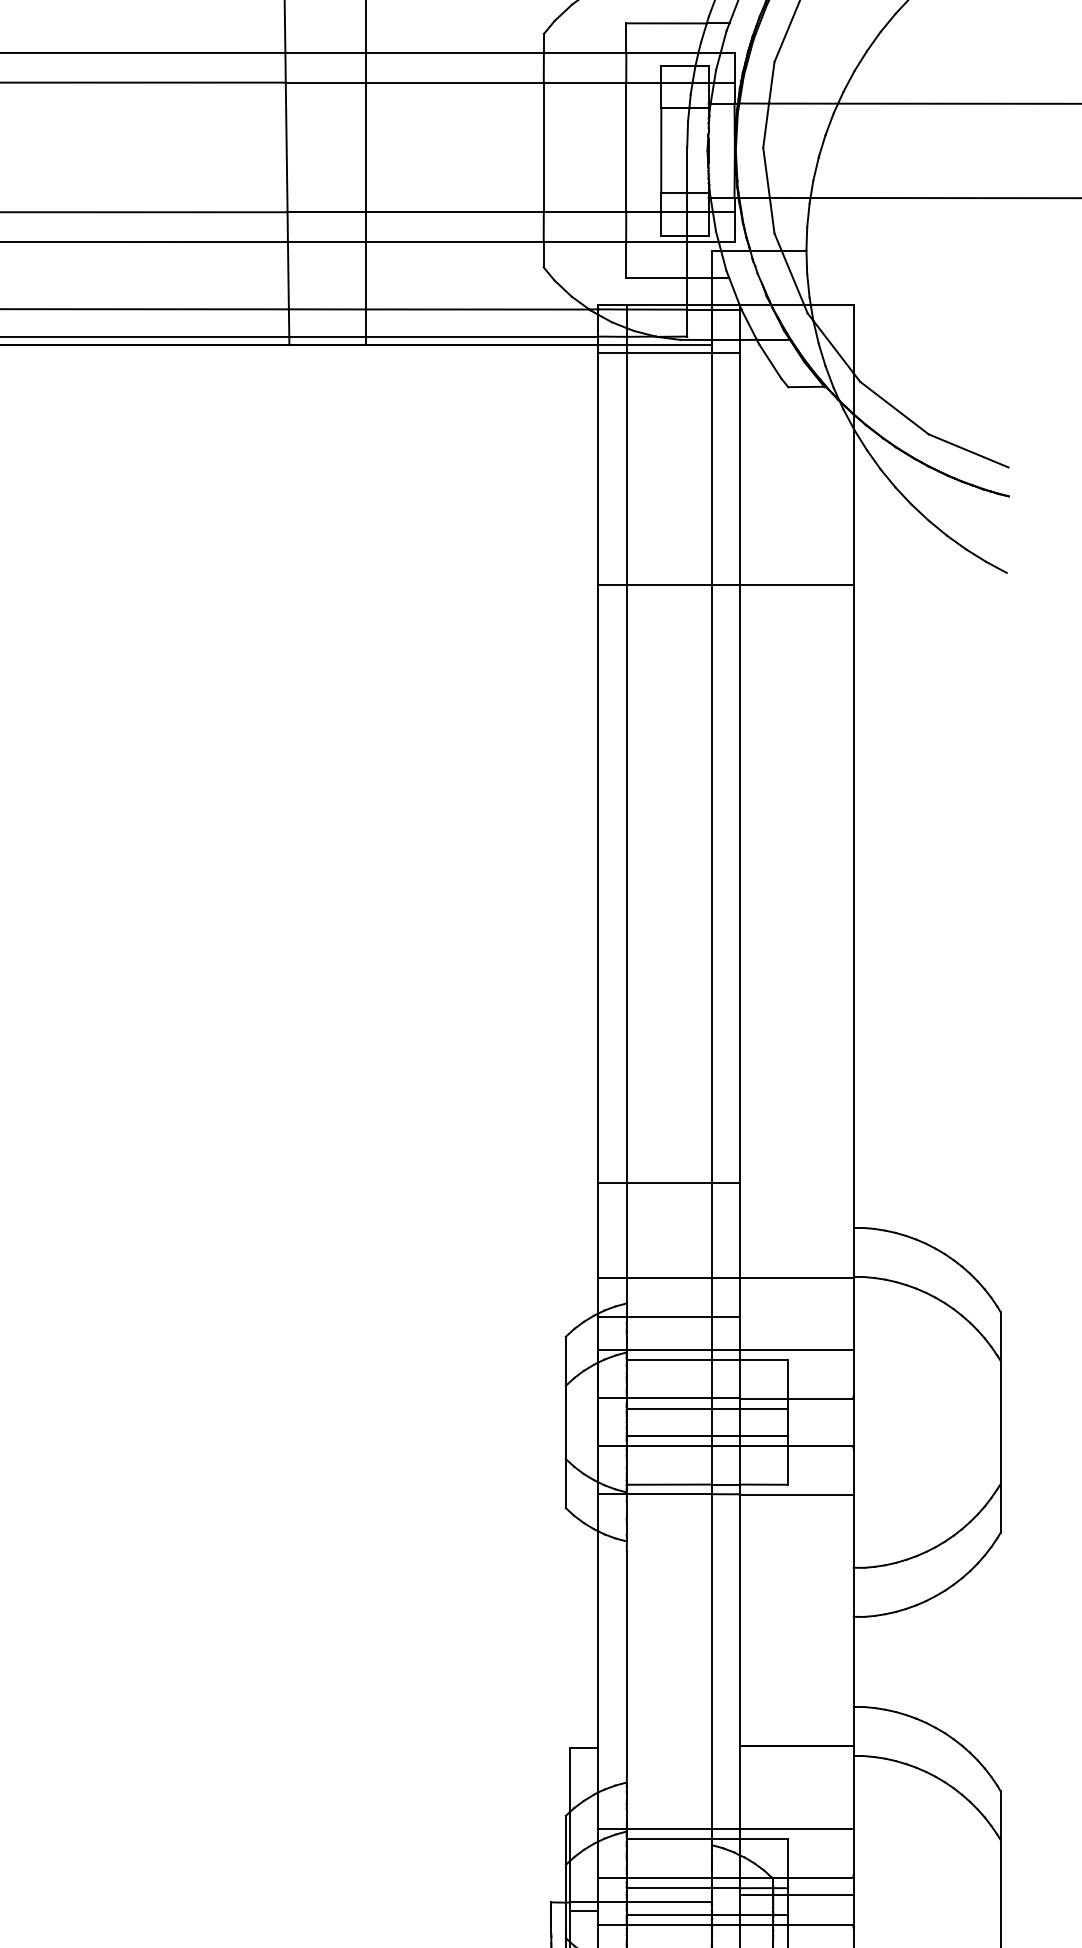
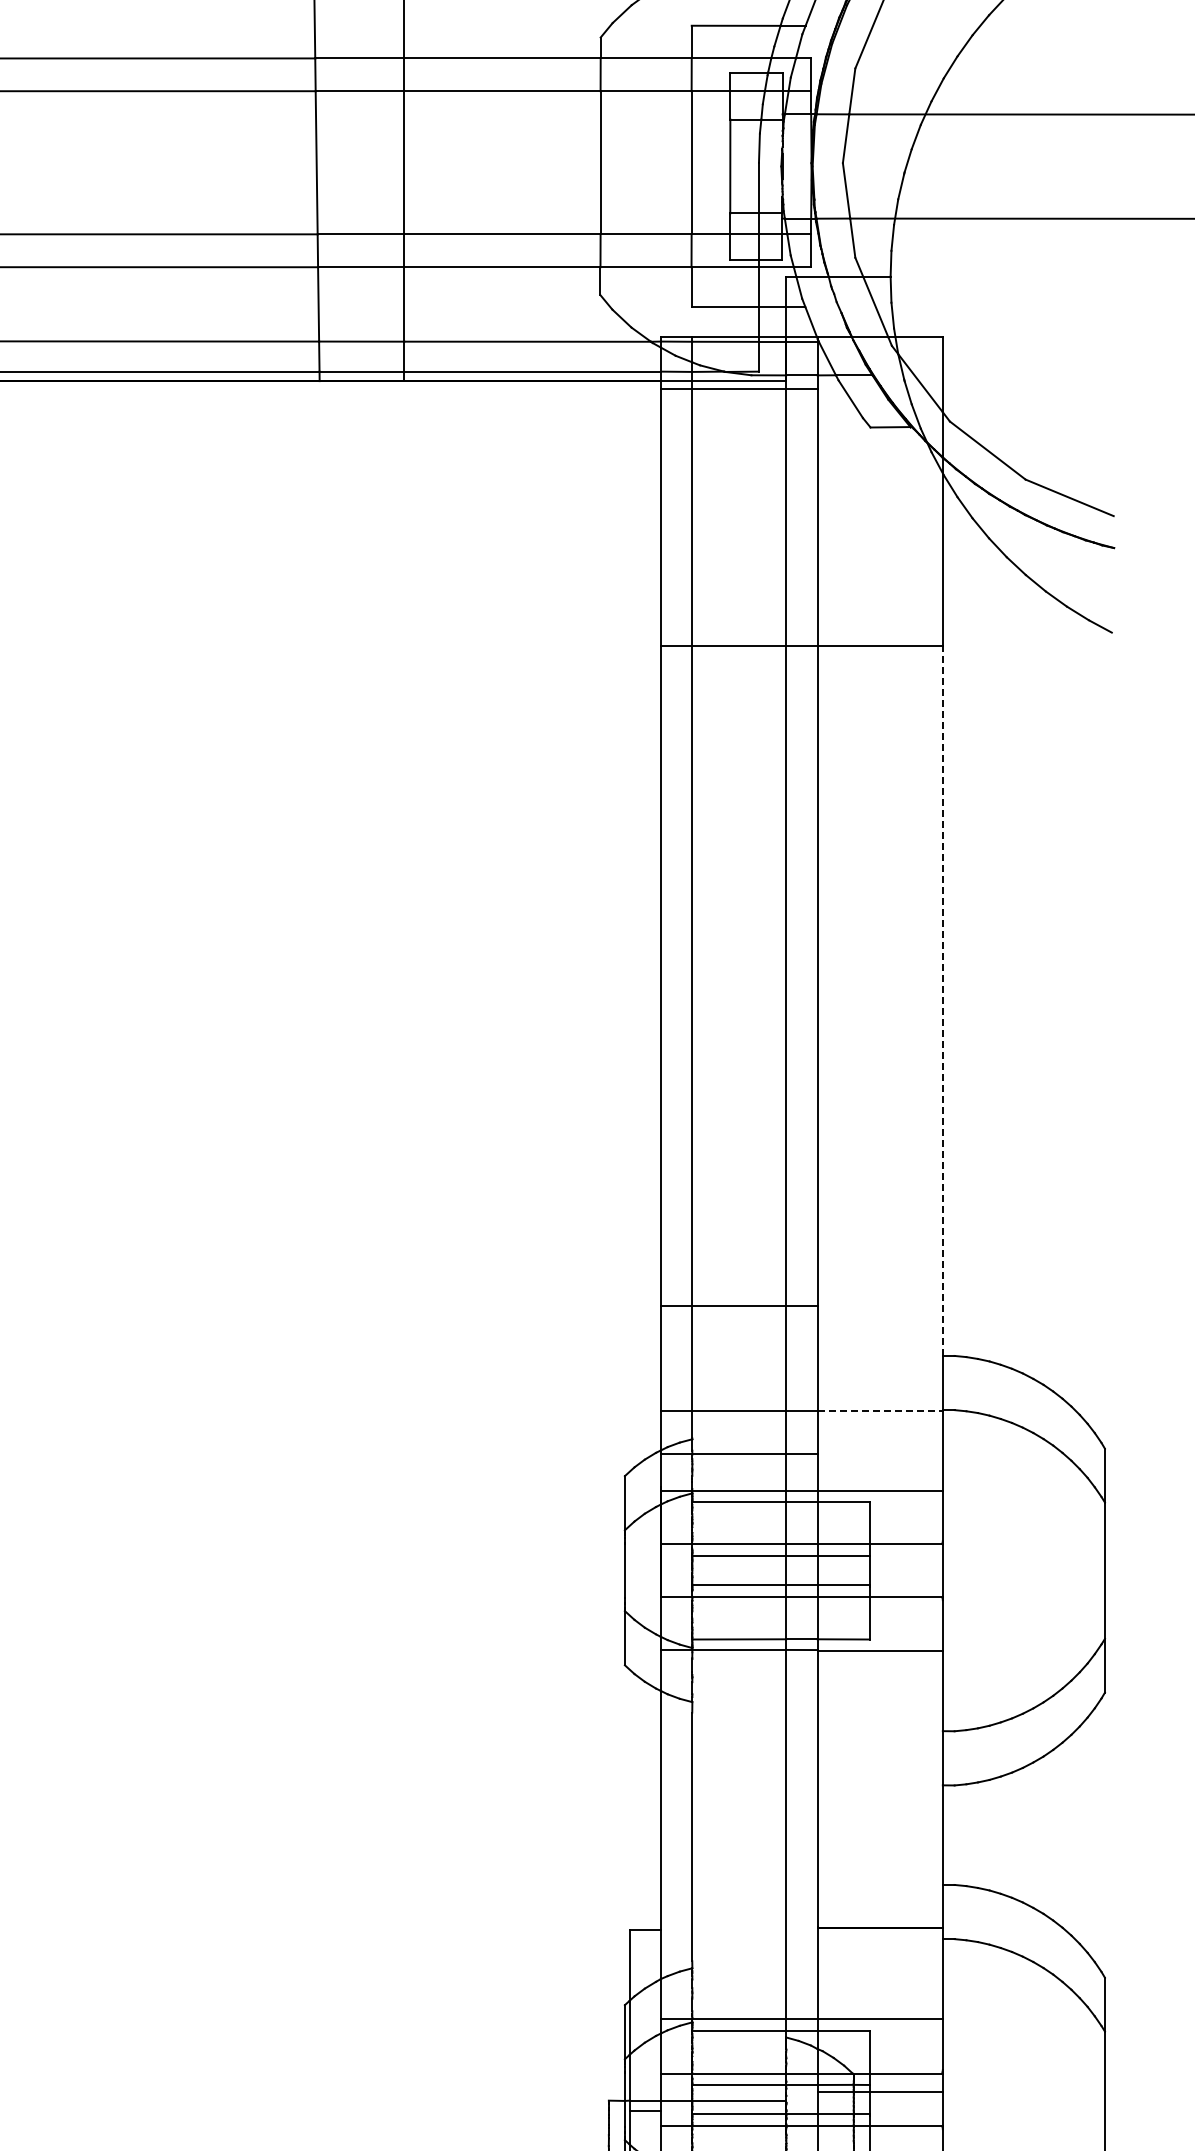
line: (853, 906) -> (942, 1000), solid -> dashed
line: (797, 1278) -> (880, 1411), solid -> dashed

